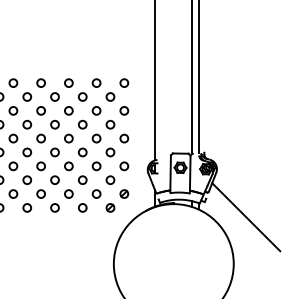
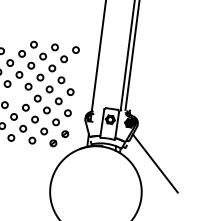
circle: (40, 82) -> (12, 41), removed
circle: (124, 110) -> (73, 70), removed
circle: (54, 152) -> (16, 95), removed

